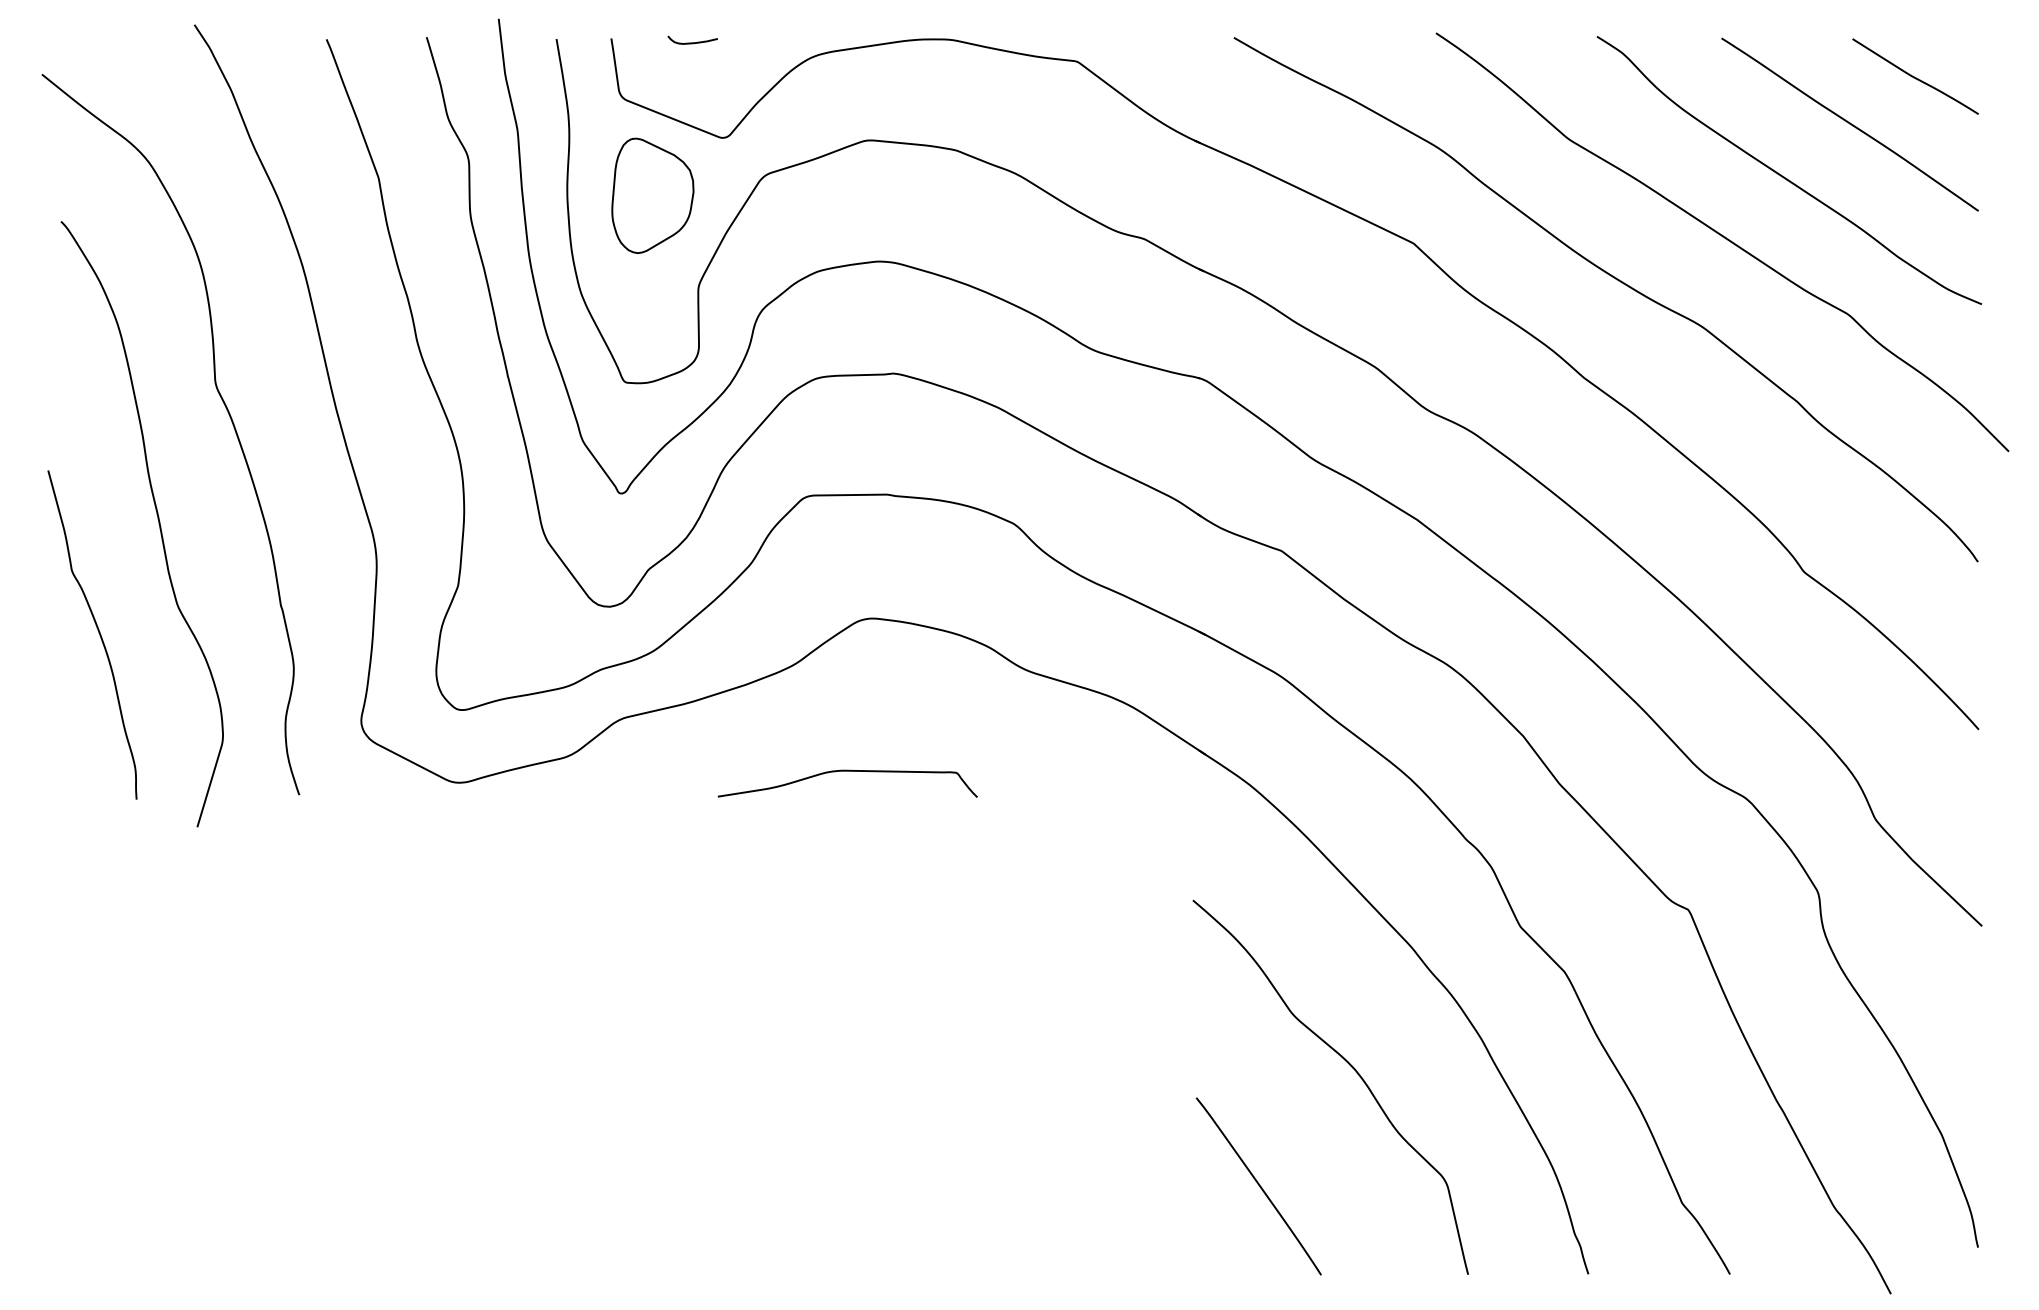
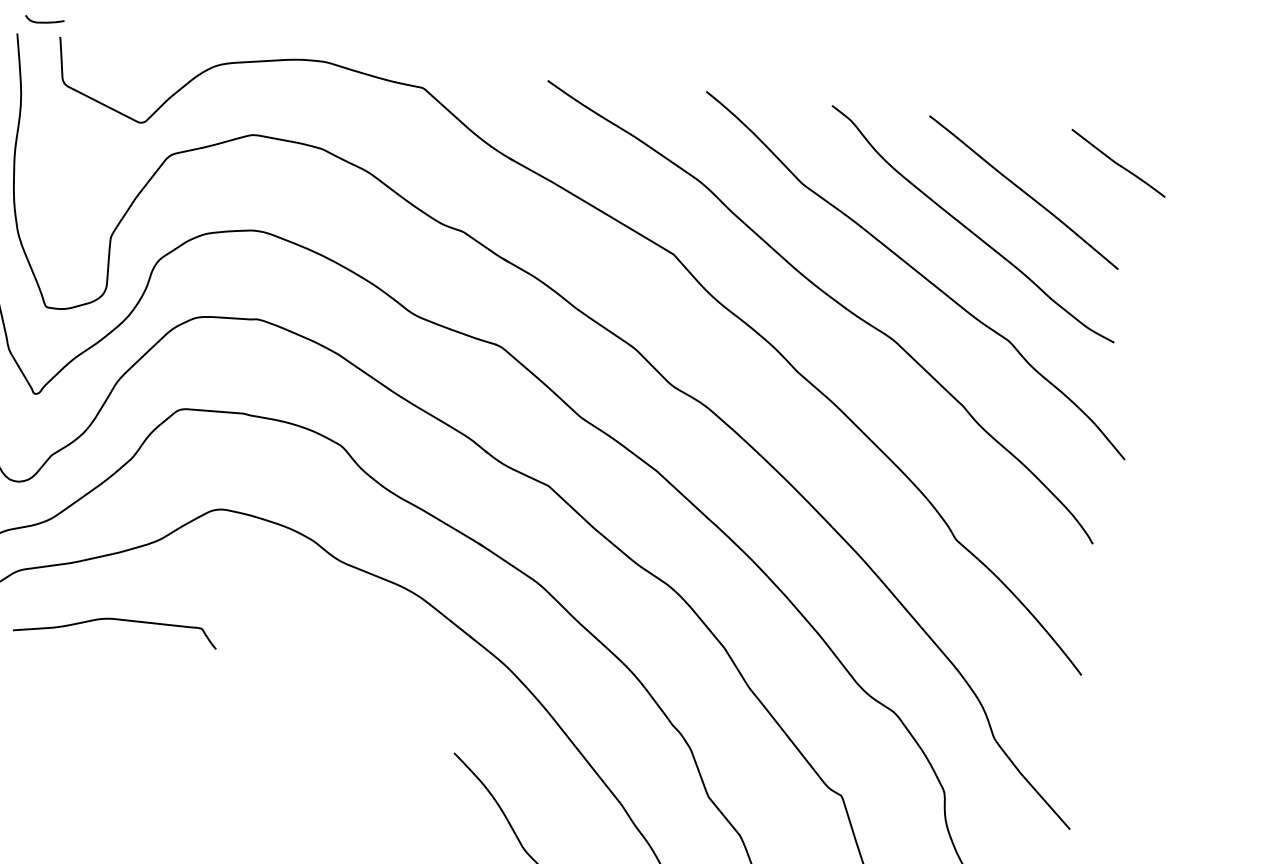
curve: (692, 42) -> (44, 22), moved
curve: (1914, 76) -> (1117, 163), moved
part: (652, 195) -> (81, 162), removed
curve: (847, 771) -> (116, 619), moved

